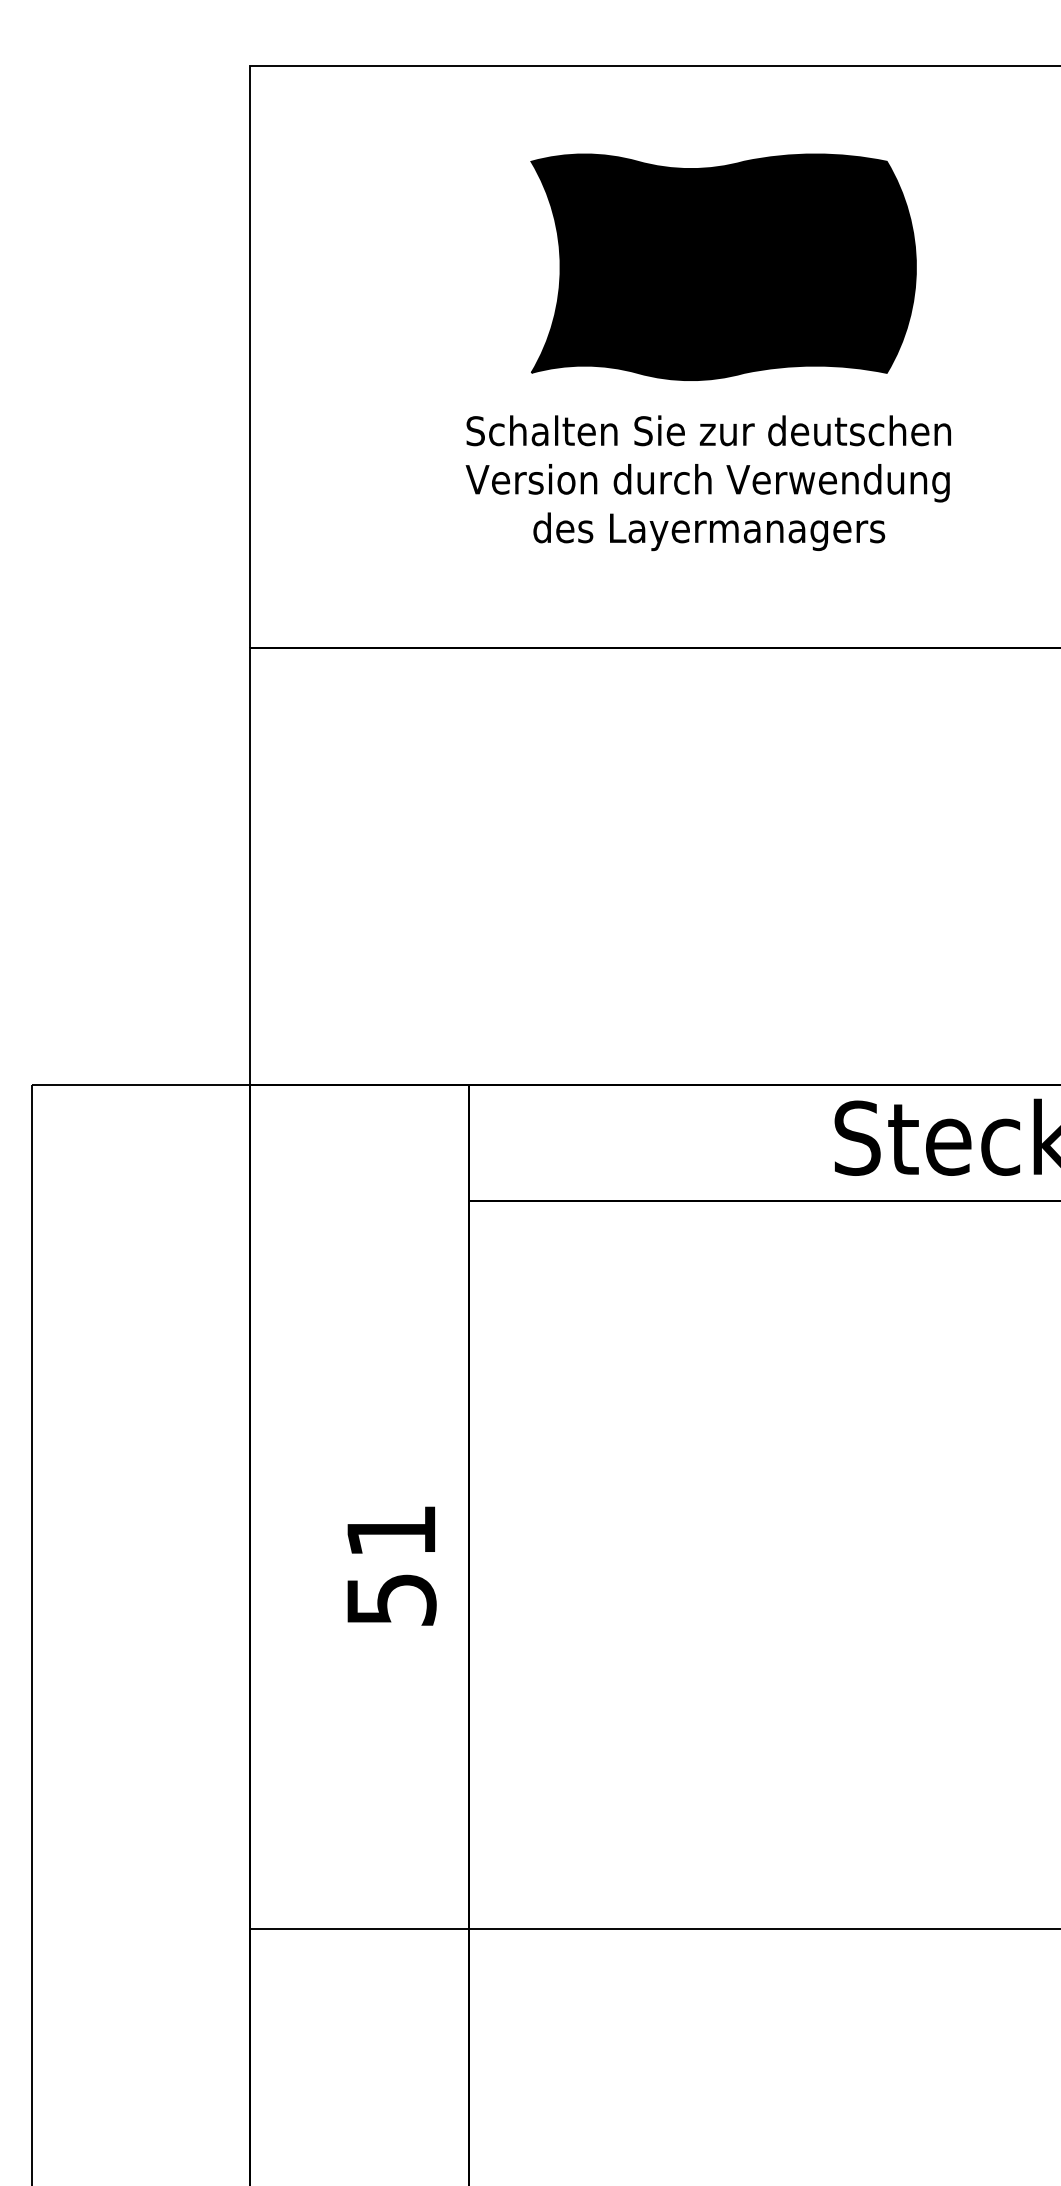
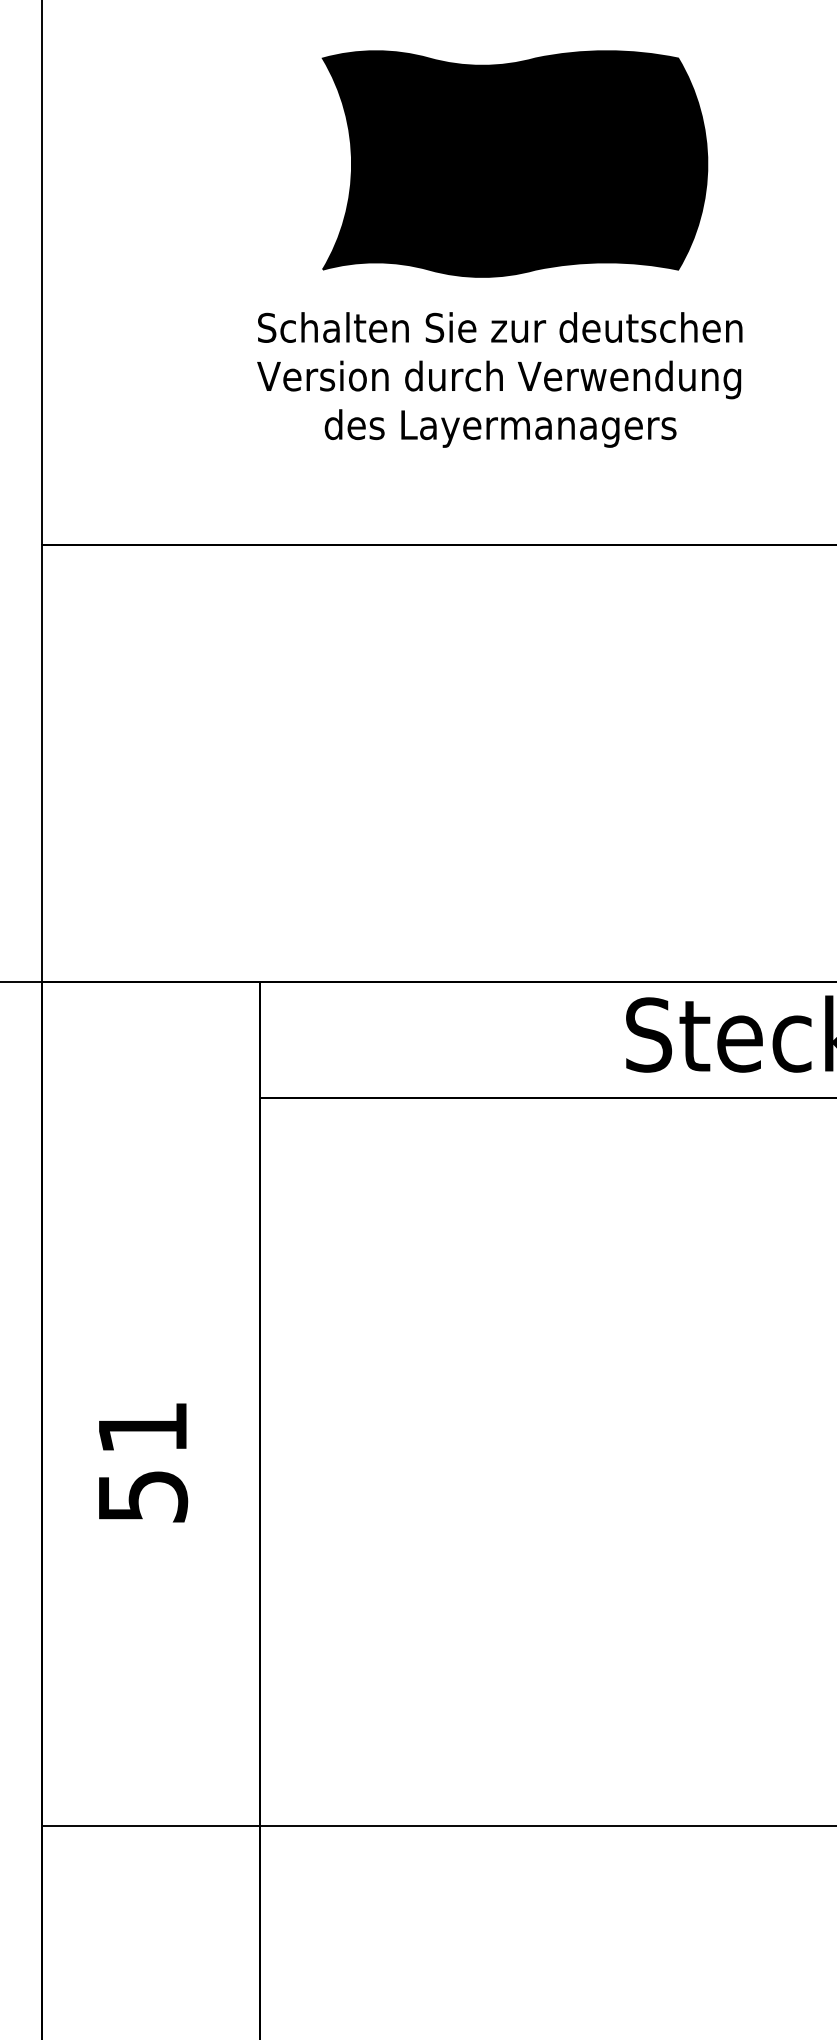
text: (391, 1565) -> (142, 1462), moved

